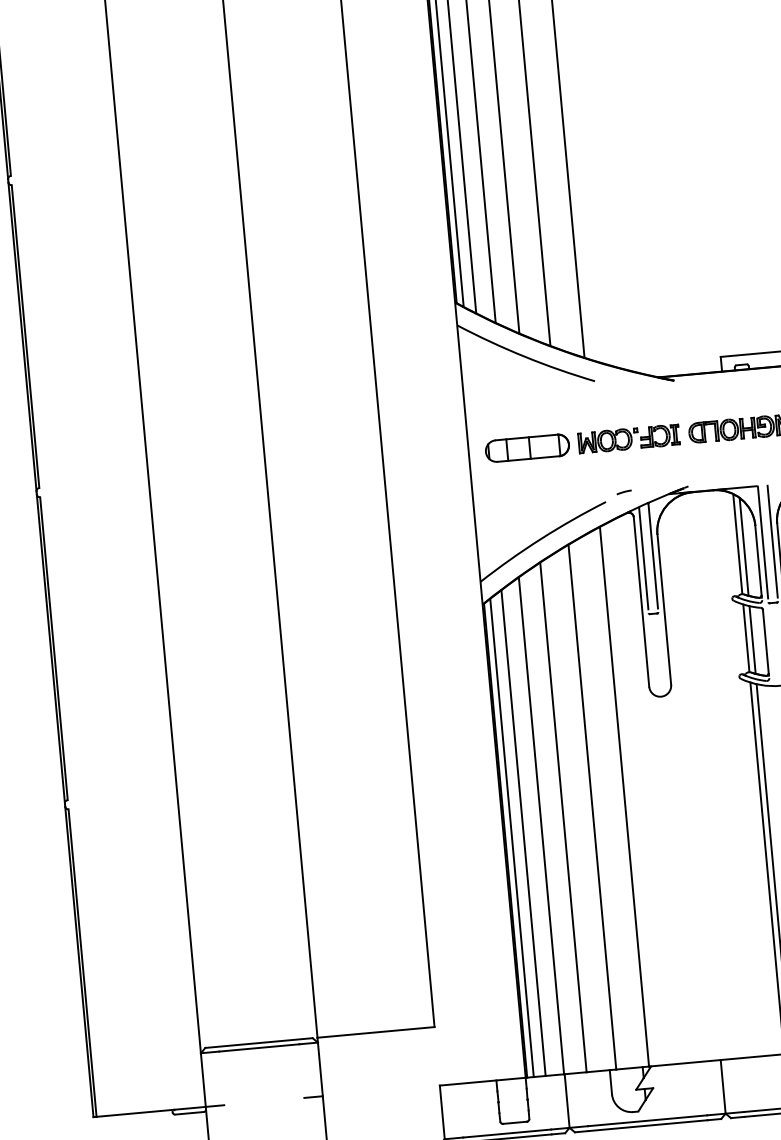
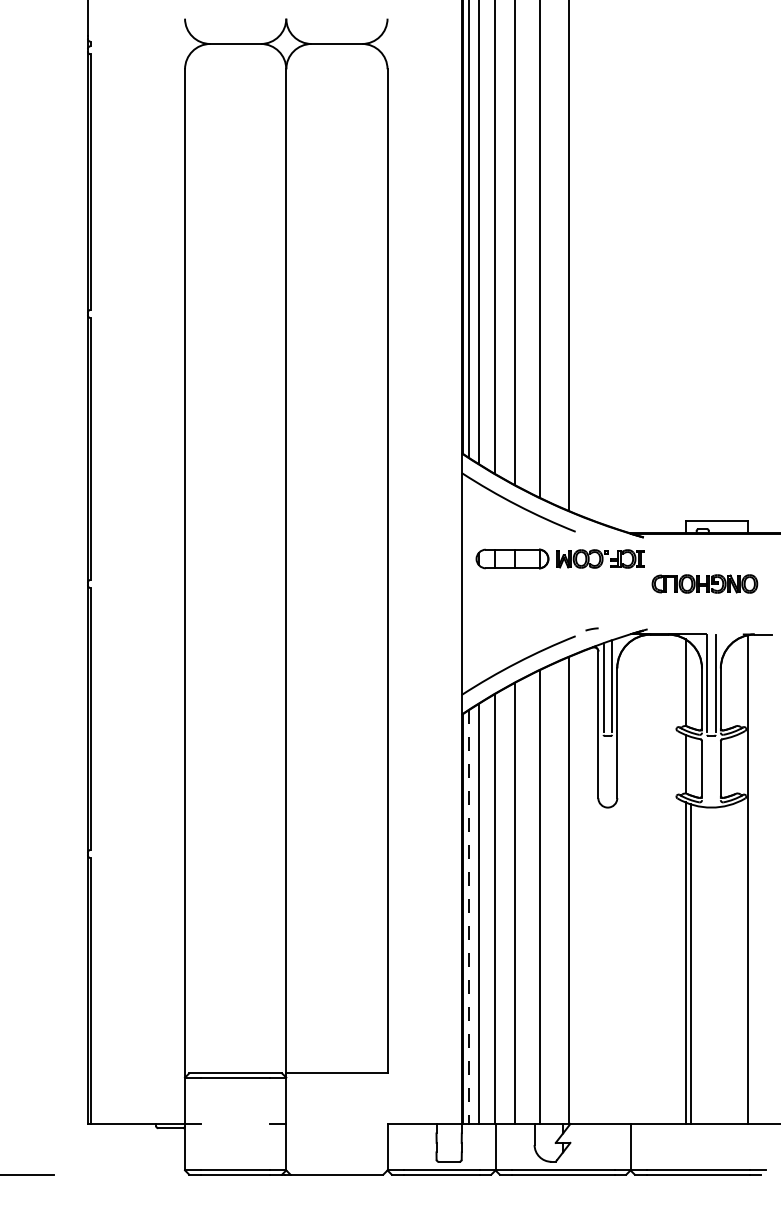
part: (581, 442) -> (559, 558), moved
line: (743, 546) -> (690, 685), removed
line: (752, 639) -> (690, 765), removed
line: (511, 838) -> (468, 917), solid -> dashed

